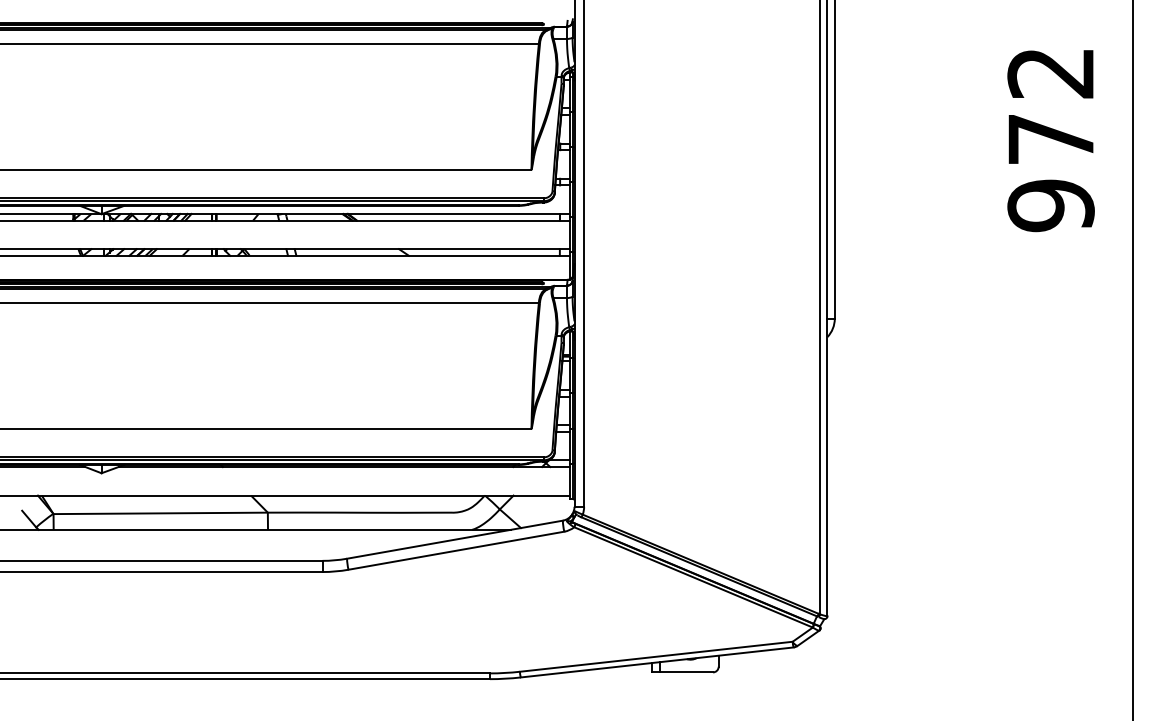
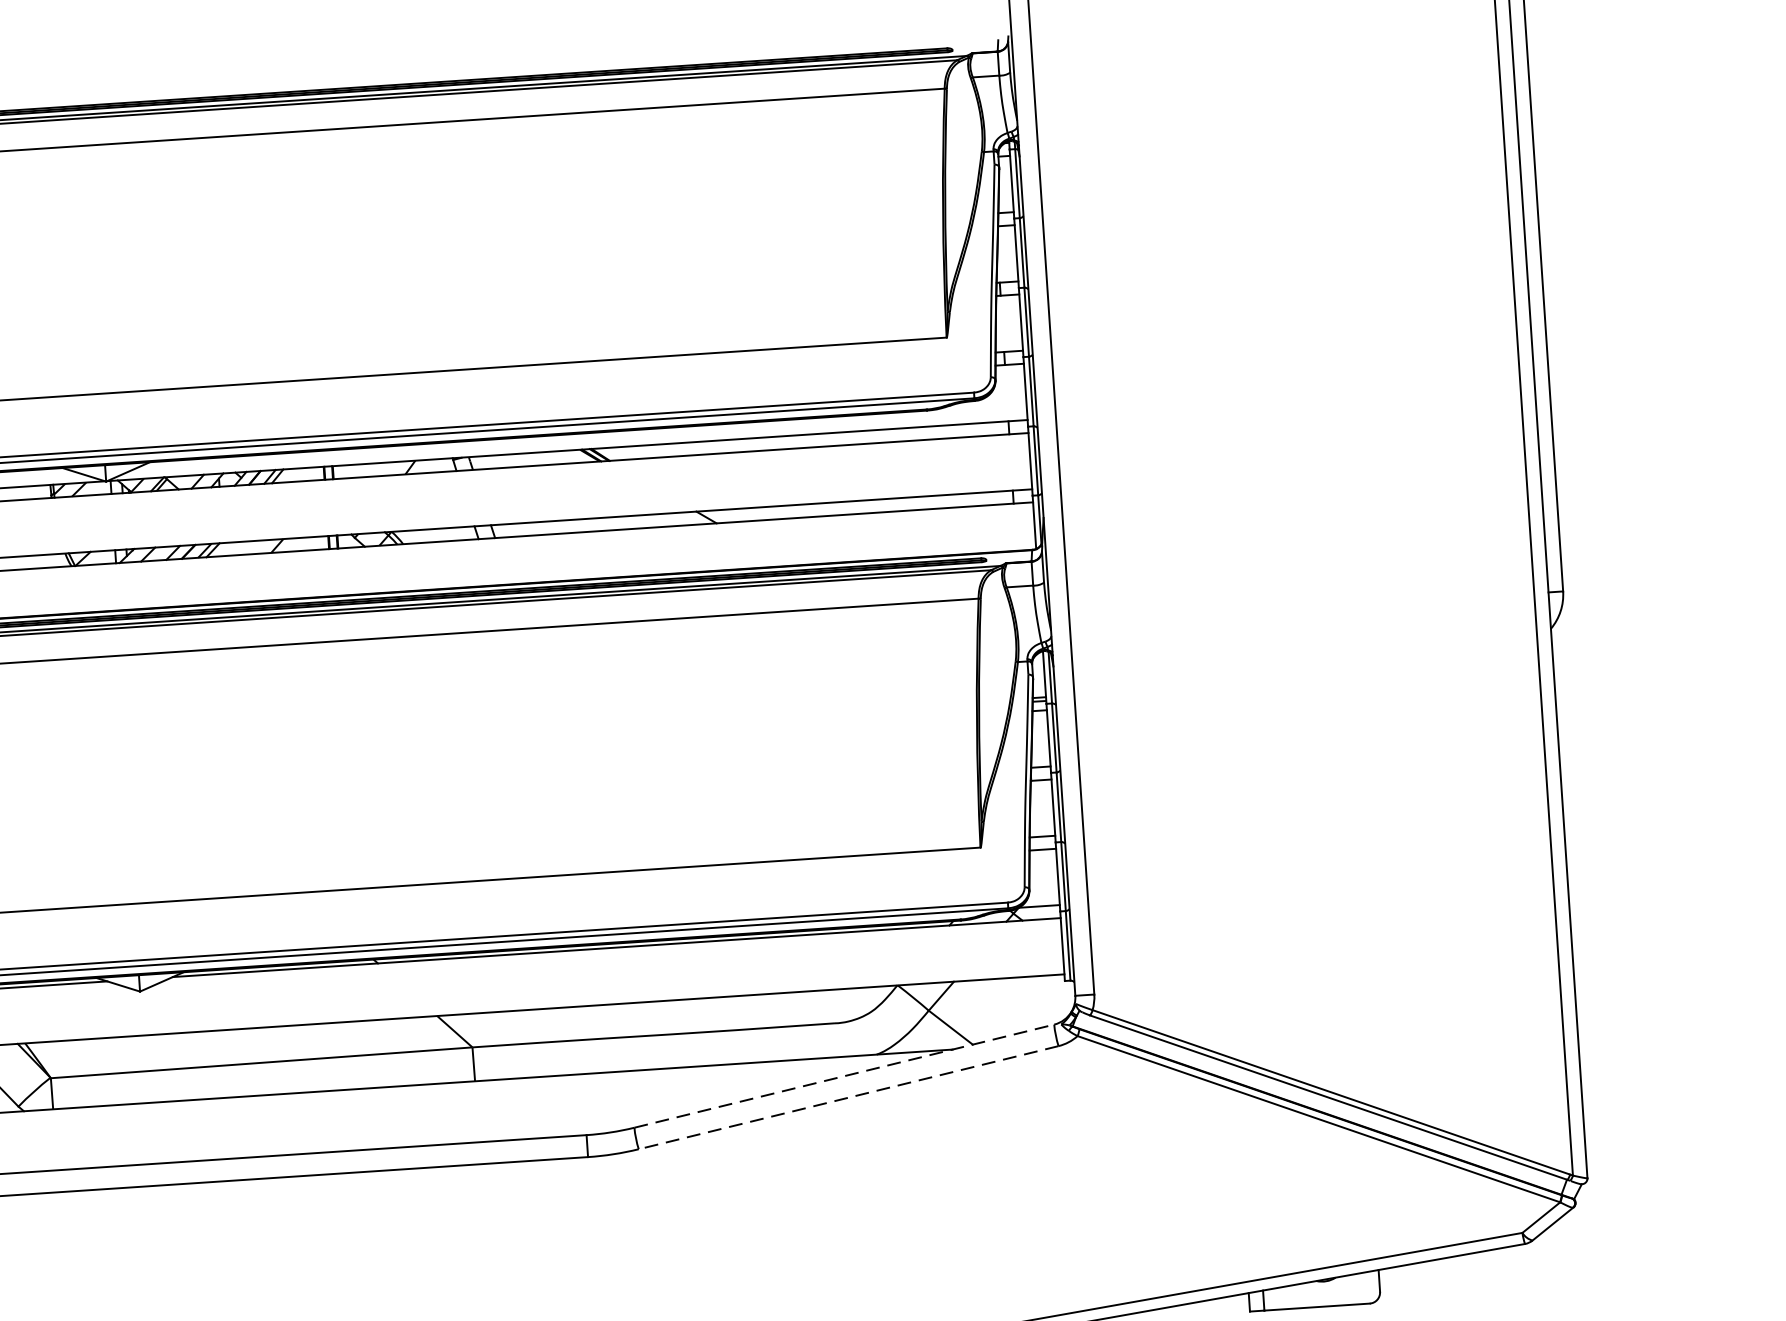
line: (454, 539) -> (843, 1075), solid -> dashed
line: (456, 550) -> (848, 1097), solid -> dashed

